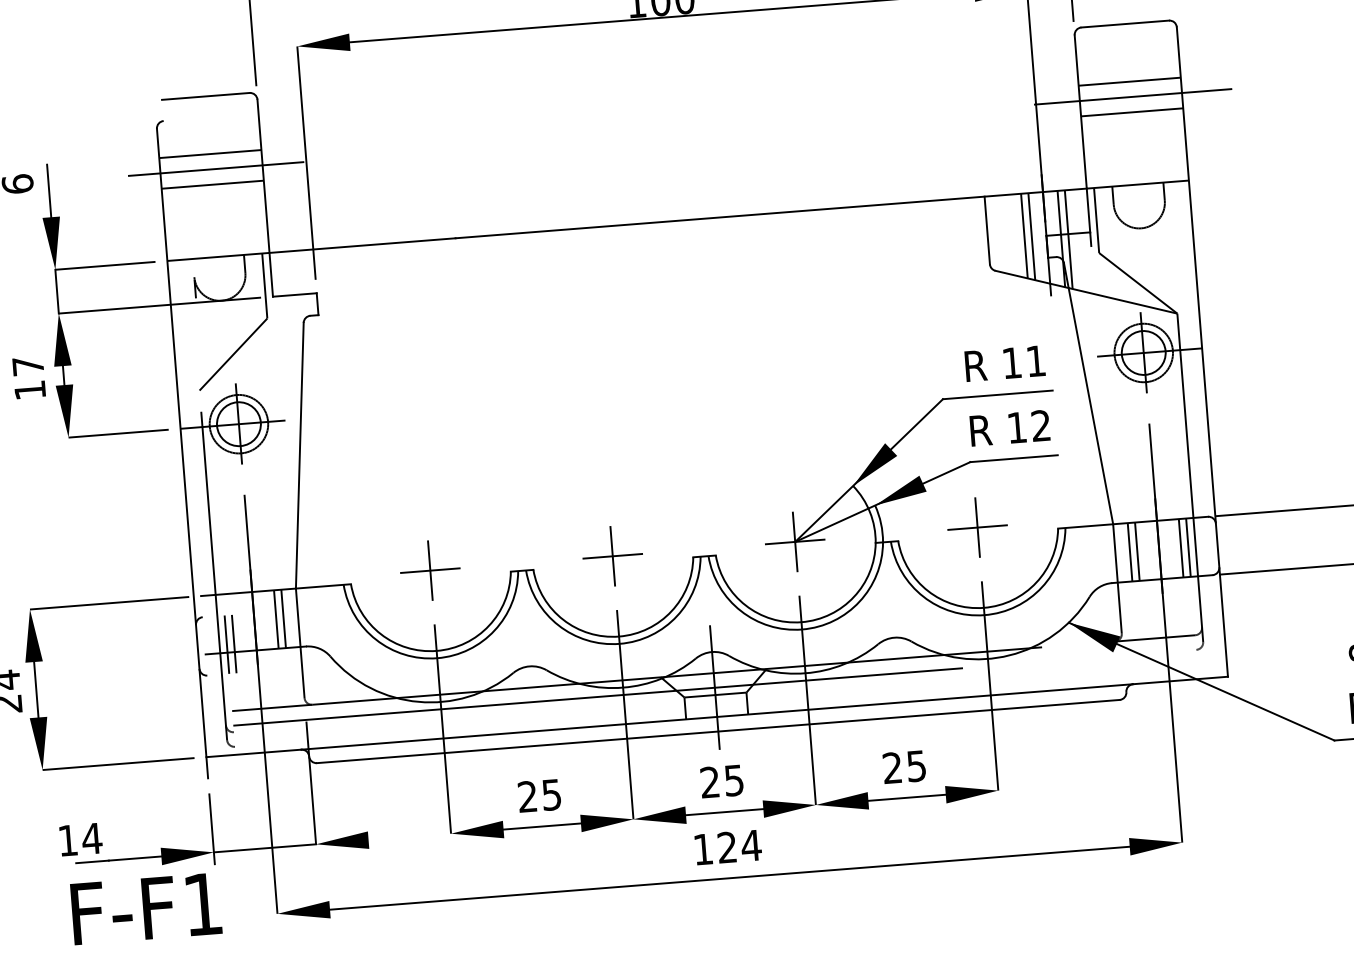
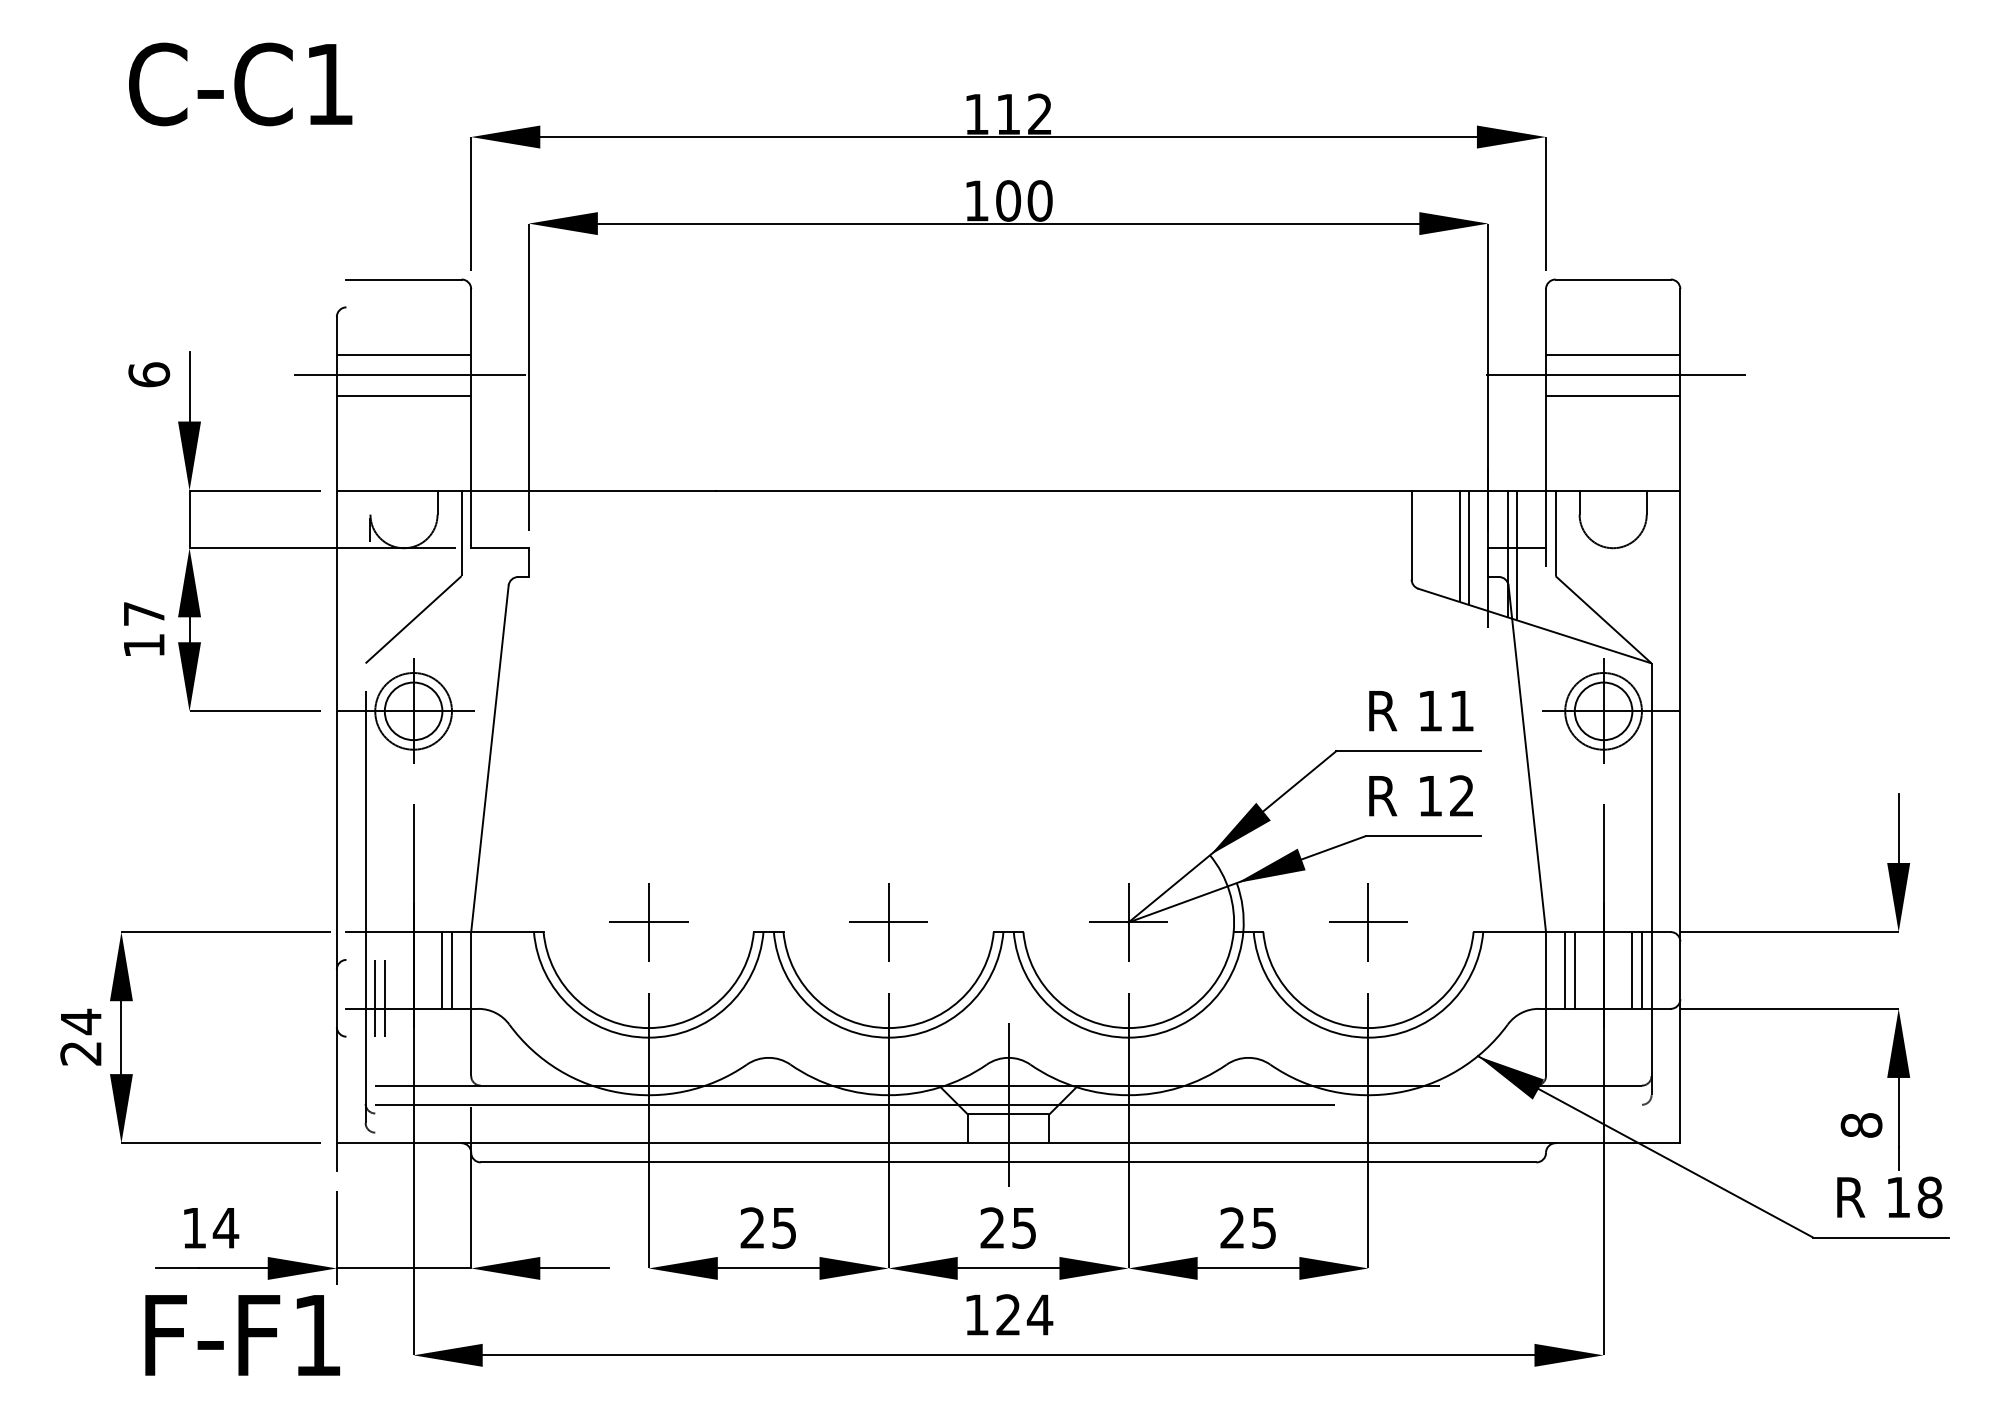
line: (394, 838) -> (574, 1268), added
text: (81, 839) -> (211, 1228), moved

